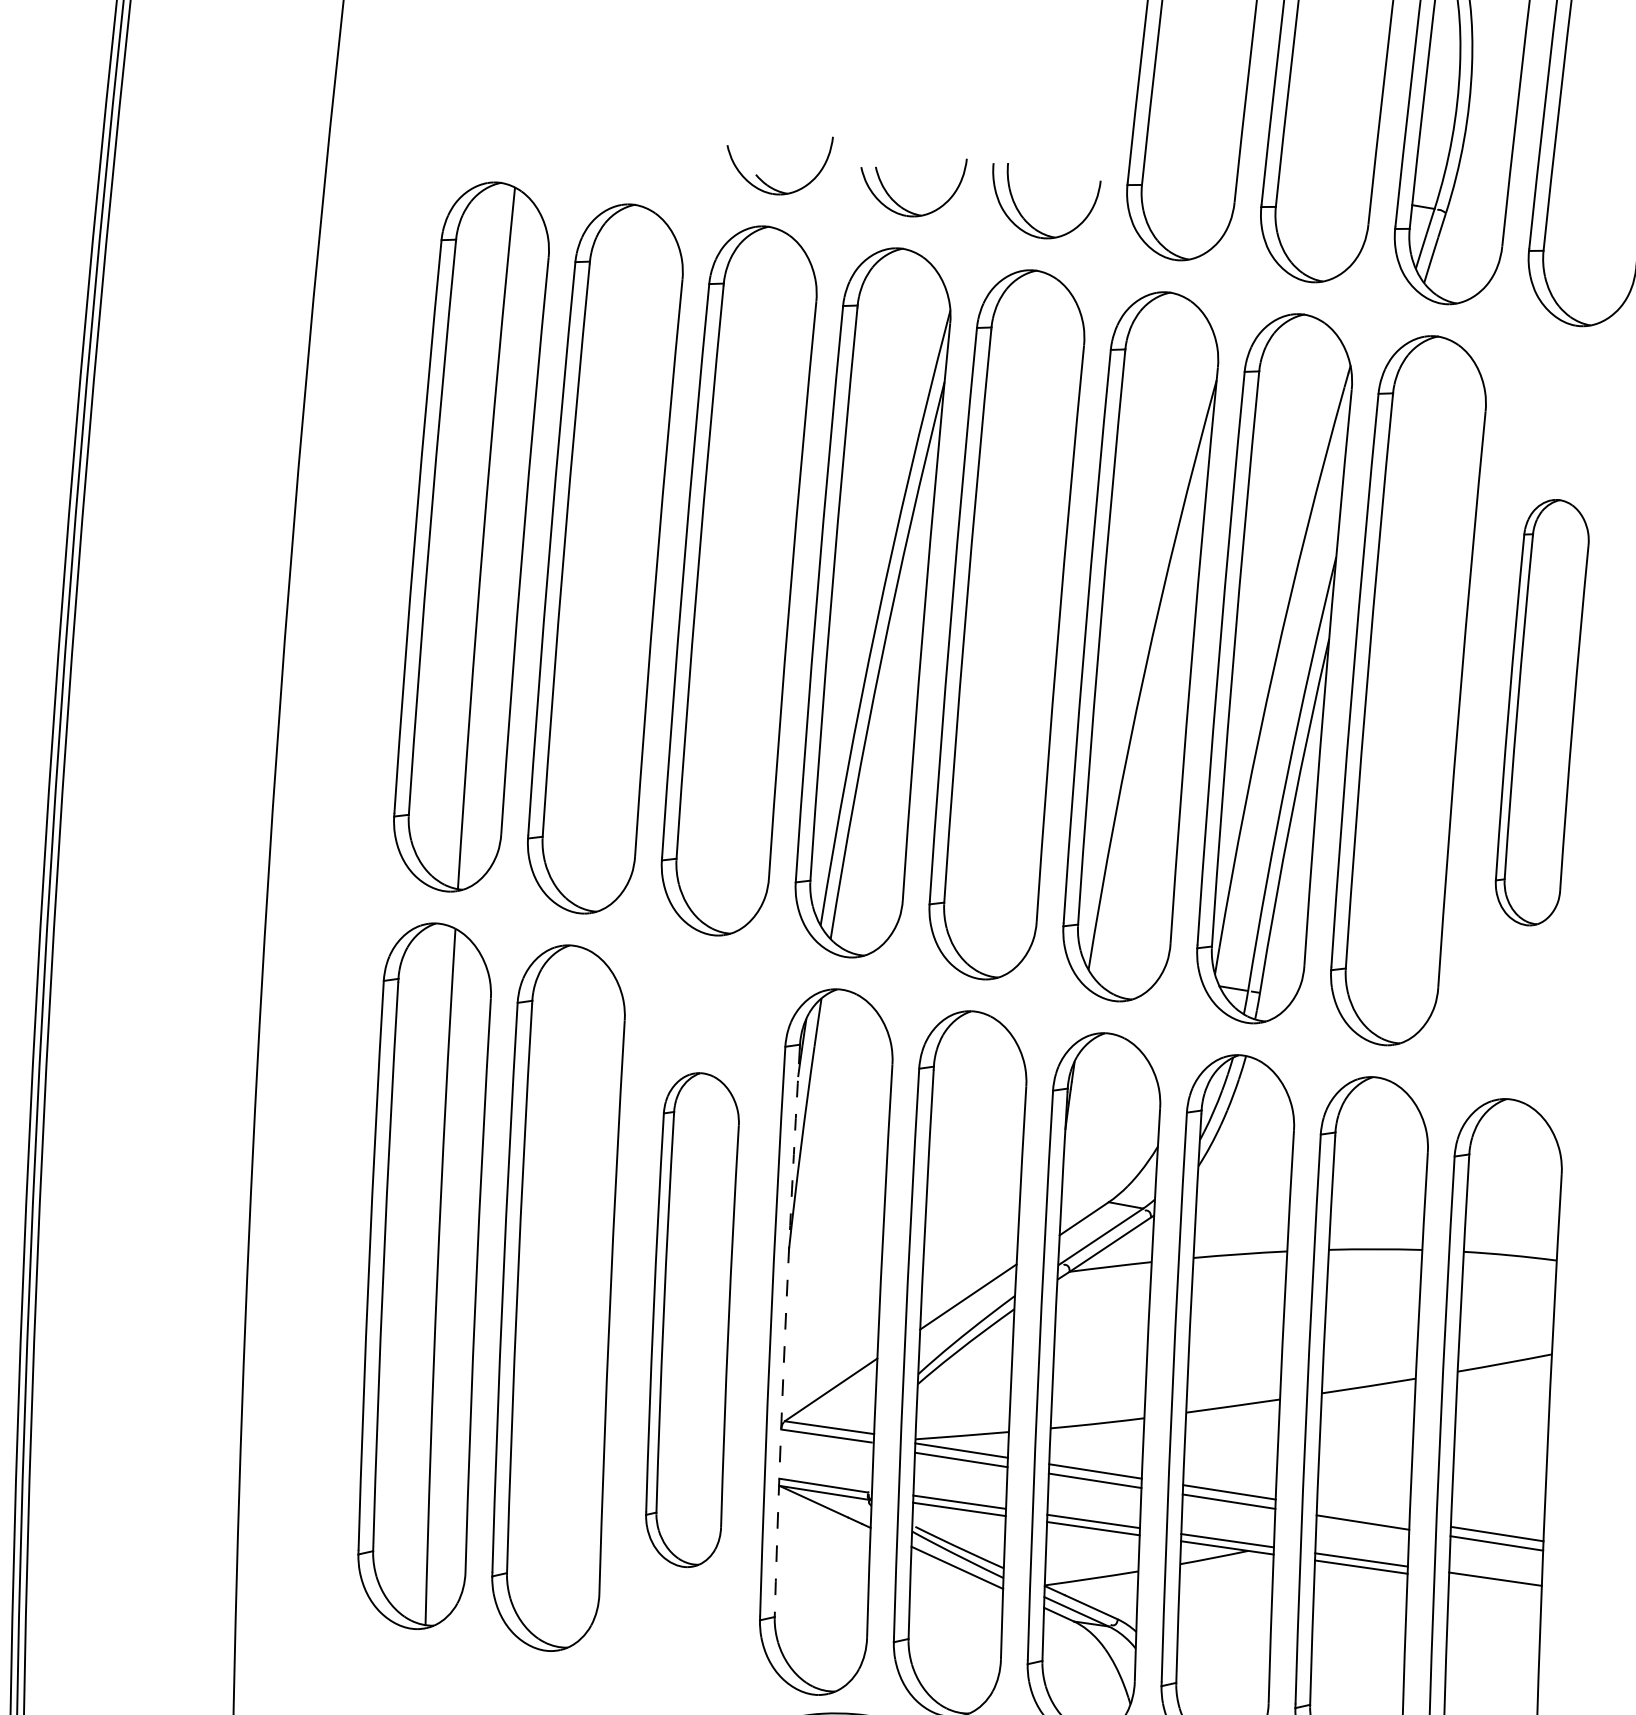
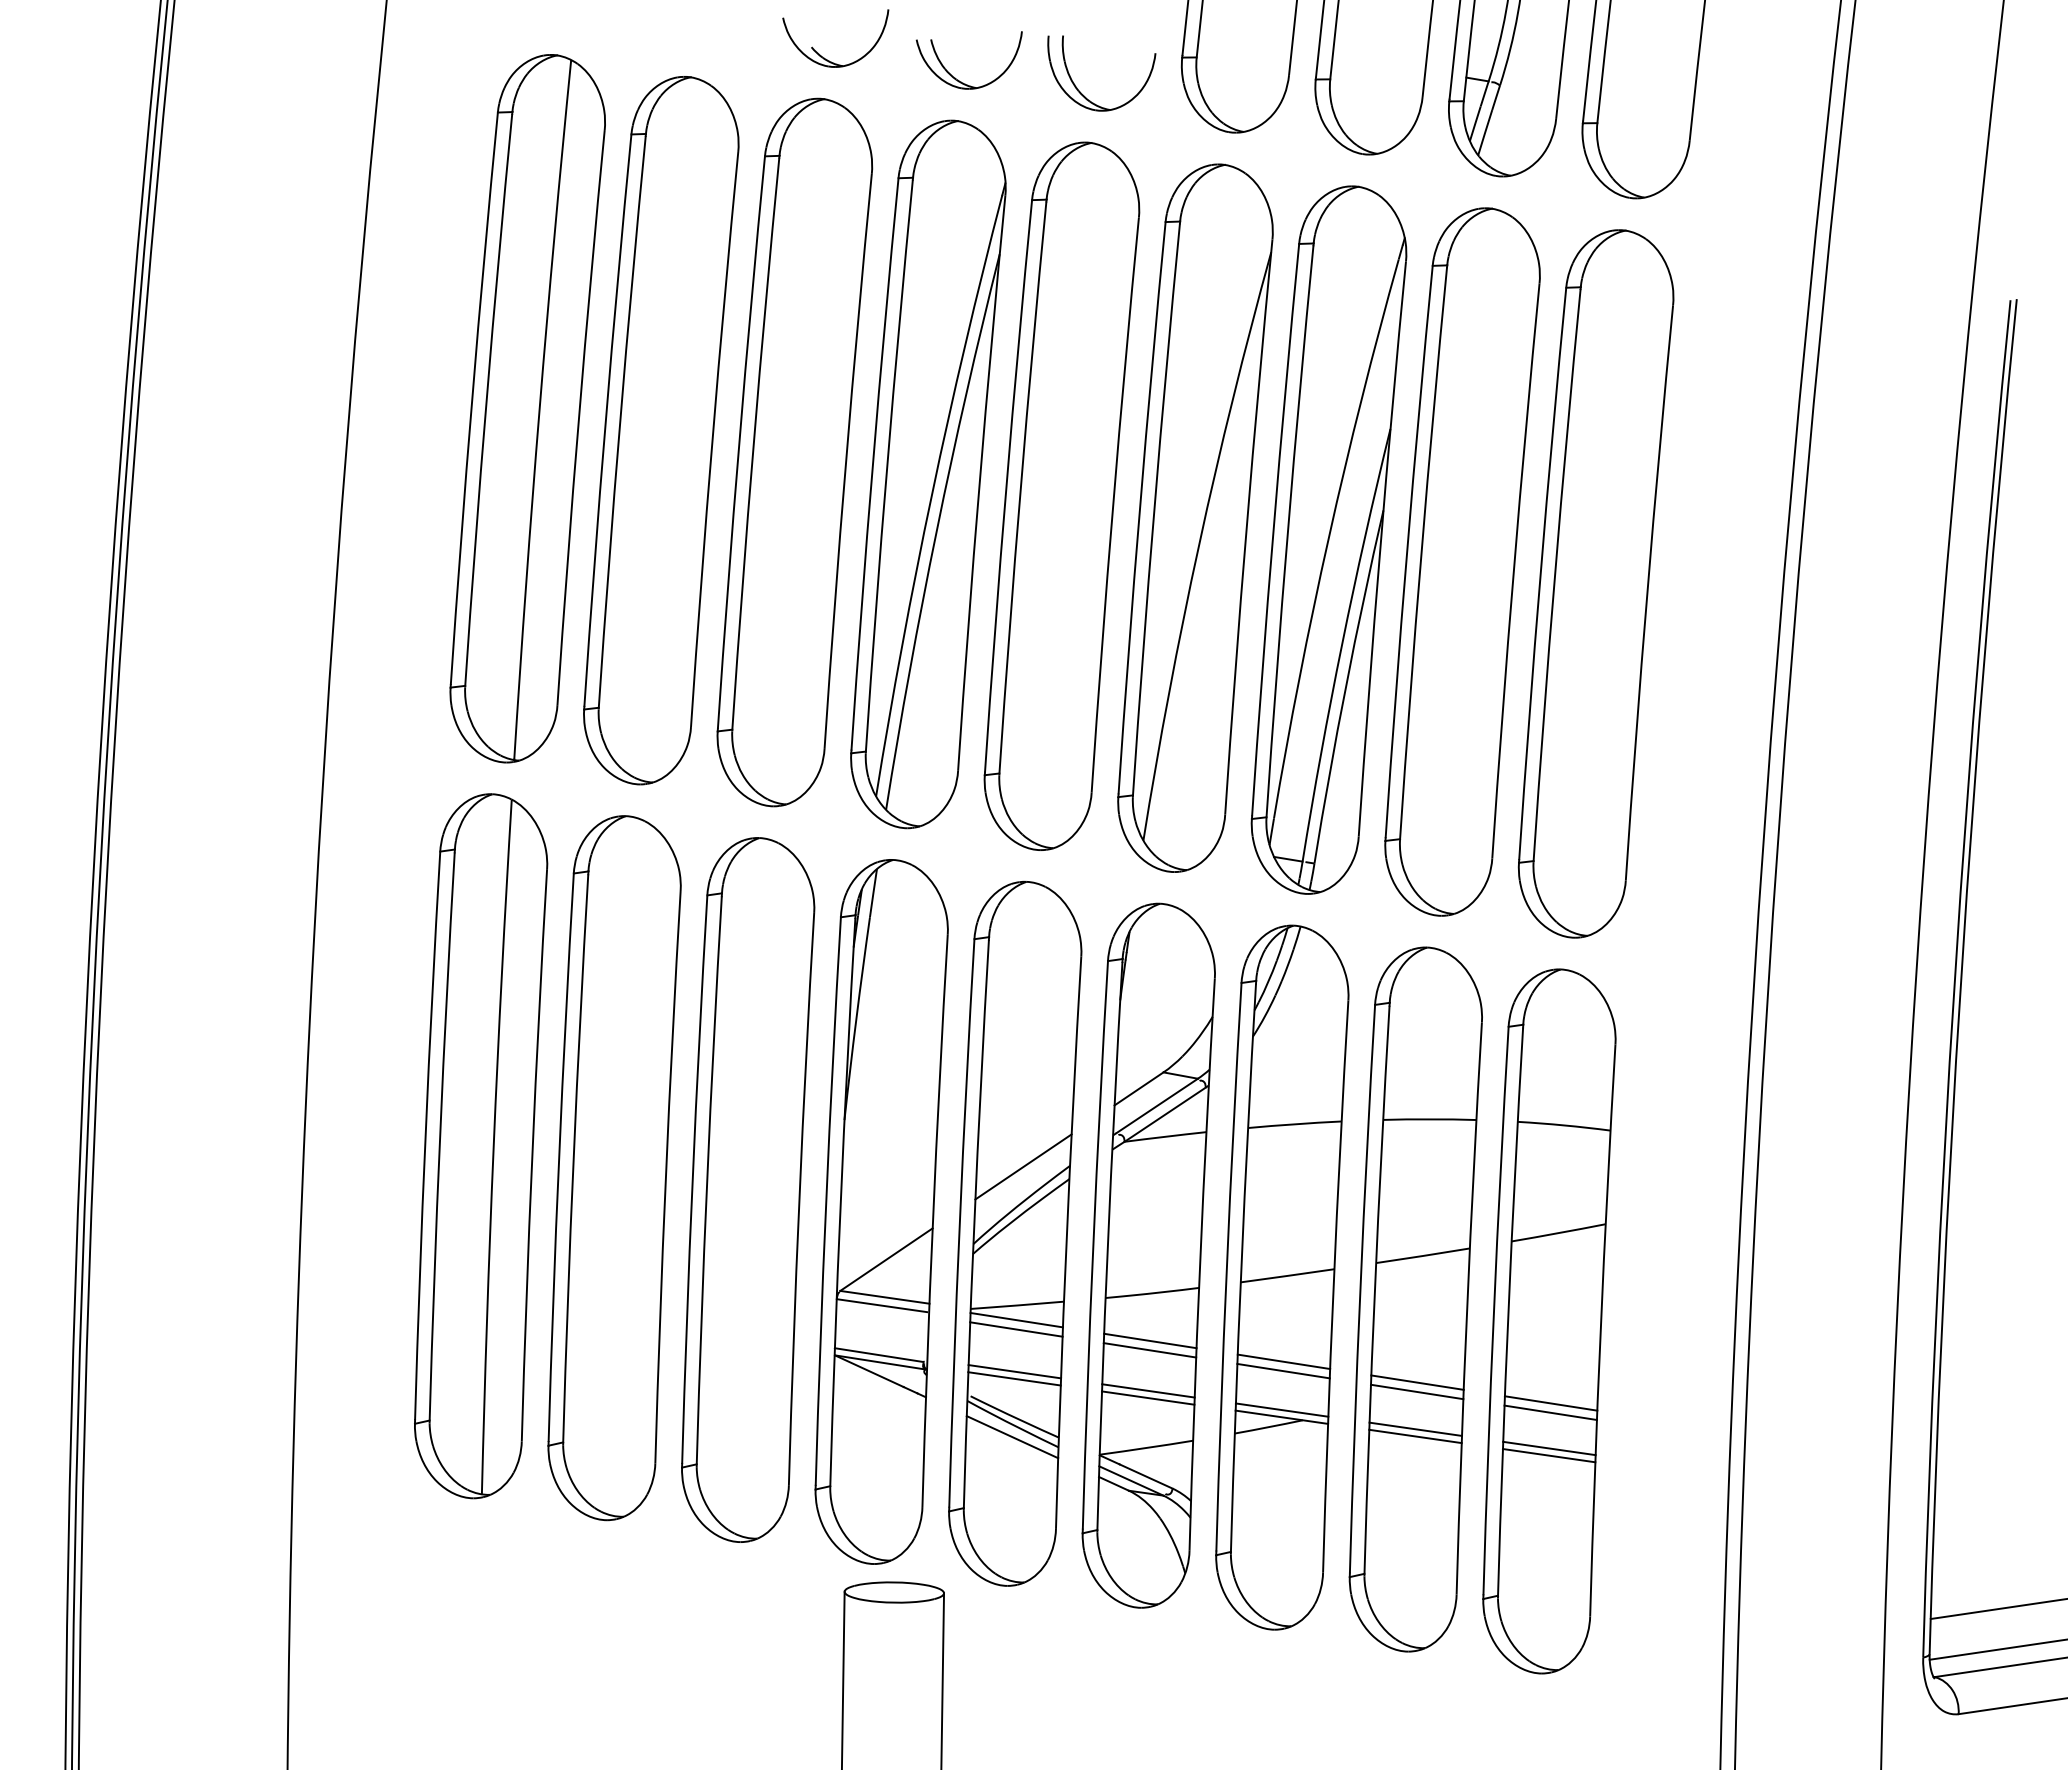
part: (1541, 712) -> (1595, 583), size x1.67
part: (692, 1319) -> (748, 1189), size x1.43
arc: (784, 1332) -> (840, 1202), dashed -> solid
line: (1363, 1513) -> (1417, 1382), added
line: (1494, 1586) -> (1548, 1455), added

